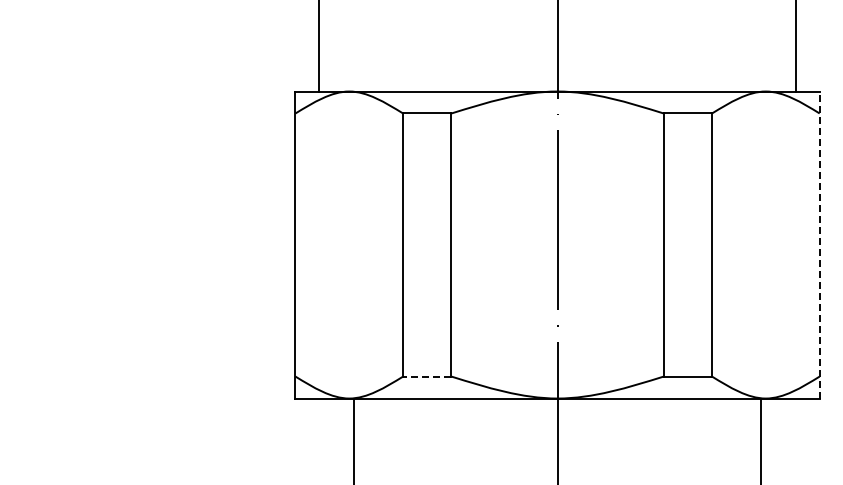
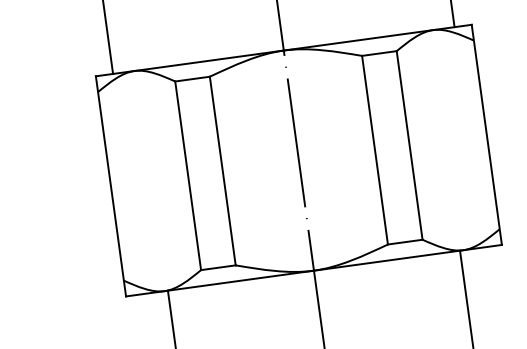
line: (819, 245) -> (486, 135), dashed -> solid
line: (426, 376) -> (217, 267), dashed -> solid

